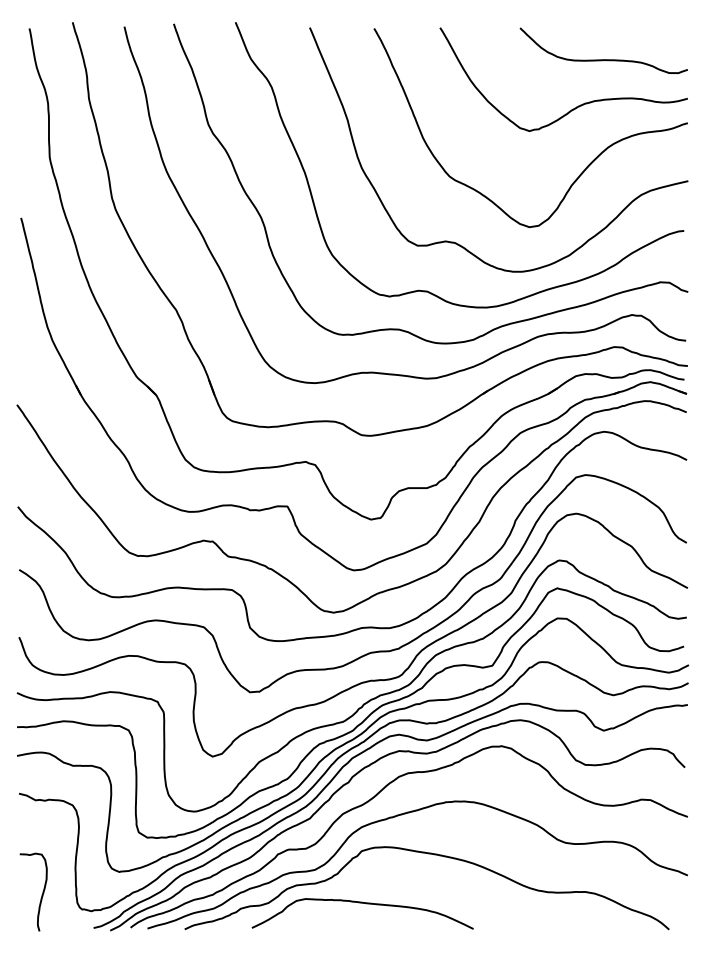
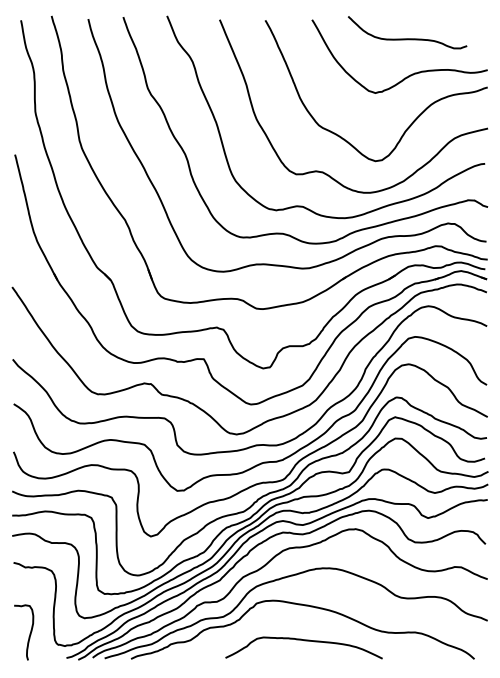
curve: (603, 59) -> (407, 38), moved
curve: (366, 904) -> (306, 641), moved

